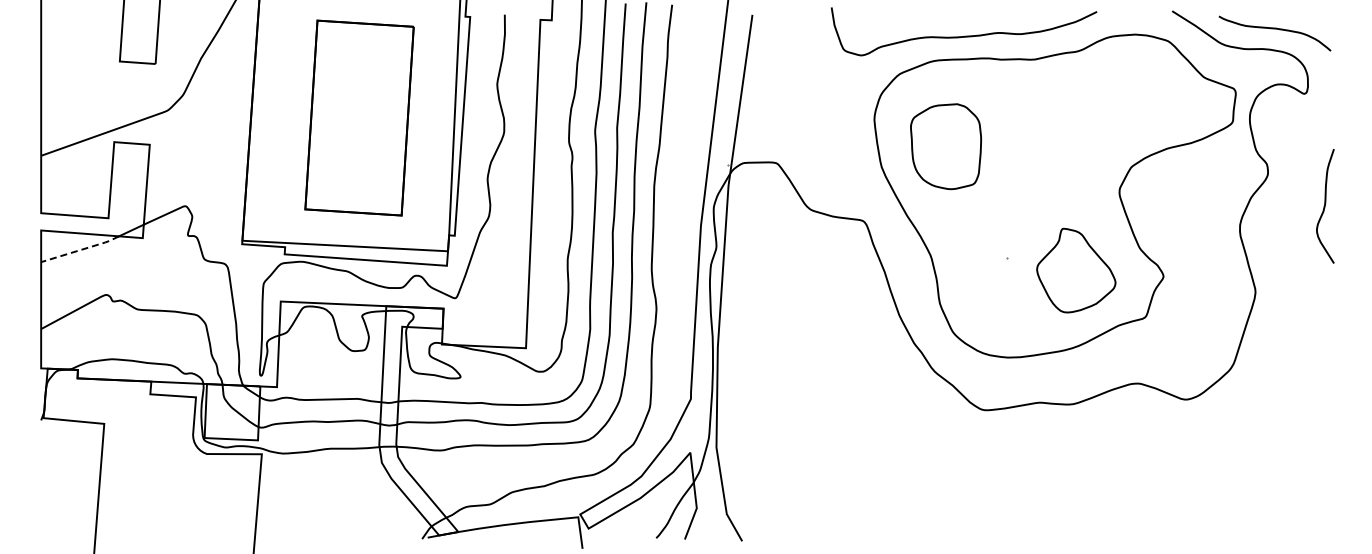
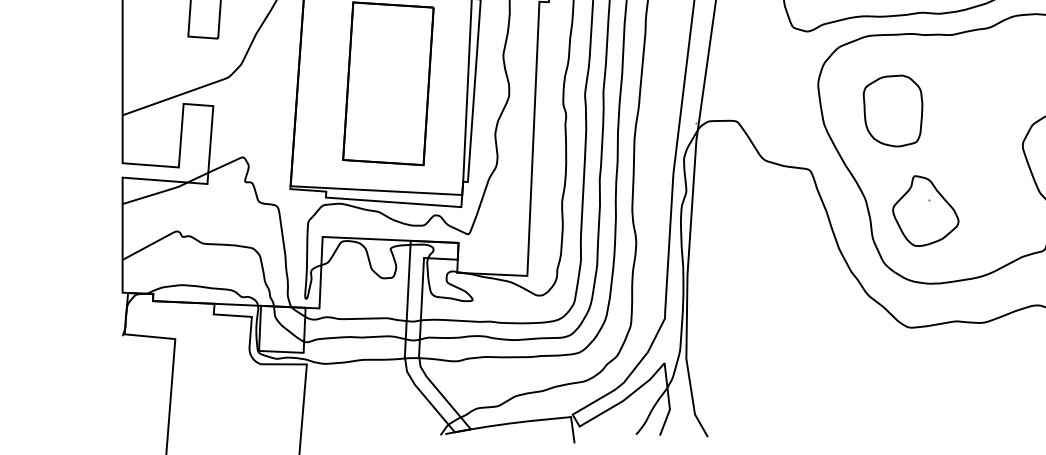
part: (945, 146) -> (892, 110), moved
line: (81, 249) -> (156, 193), dashed -> solid
part: (1076, 270) -> (925, 211), moved

